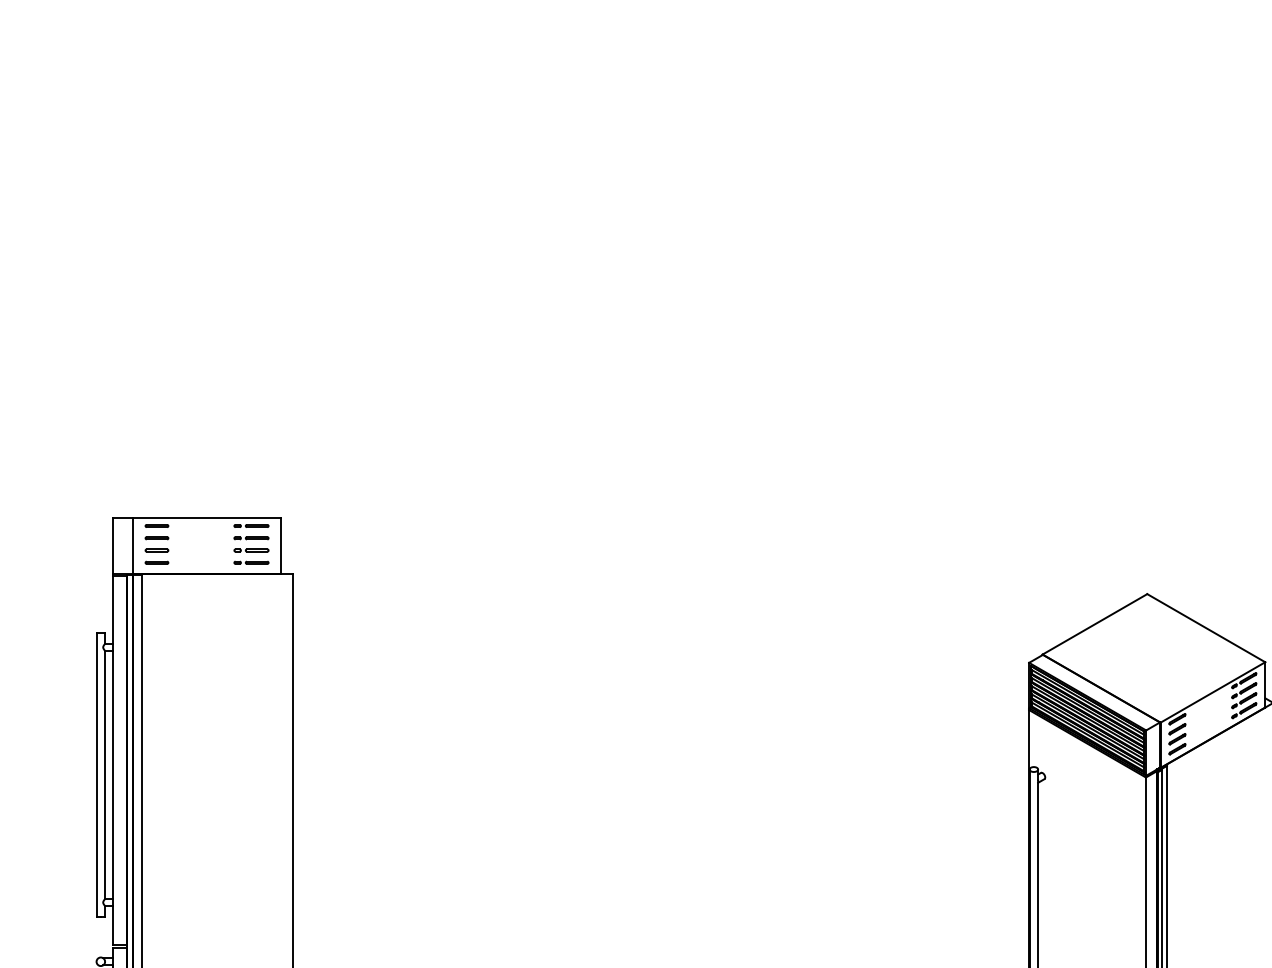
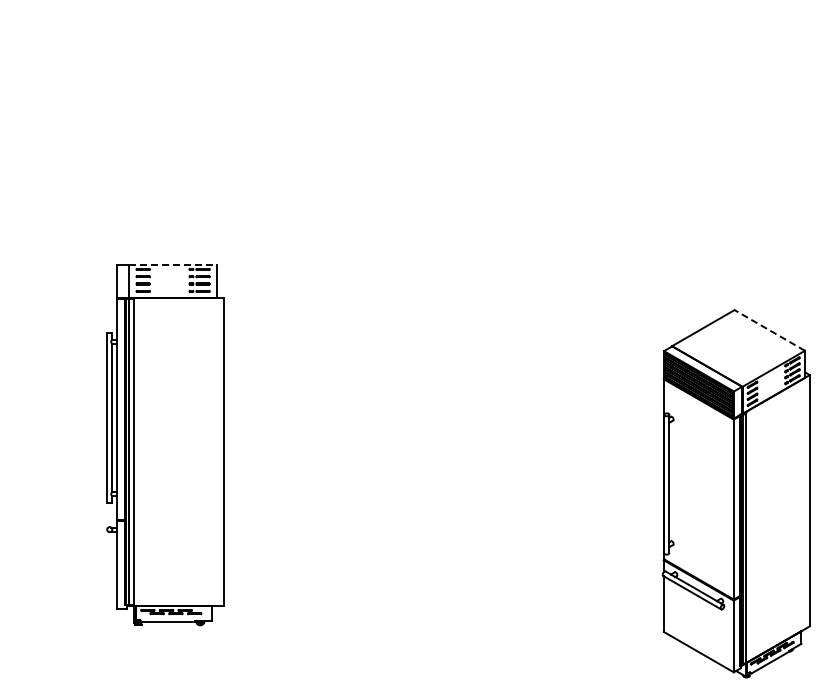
line: (207, 517) -> (173, 264), solid -> dashed
line: (1205, 628) -> (769, 330), solid -> dashed

